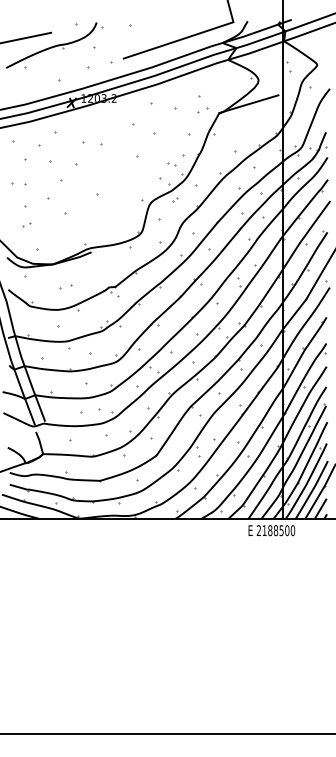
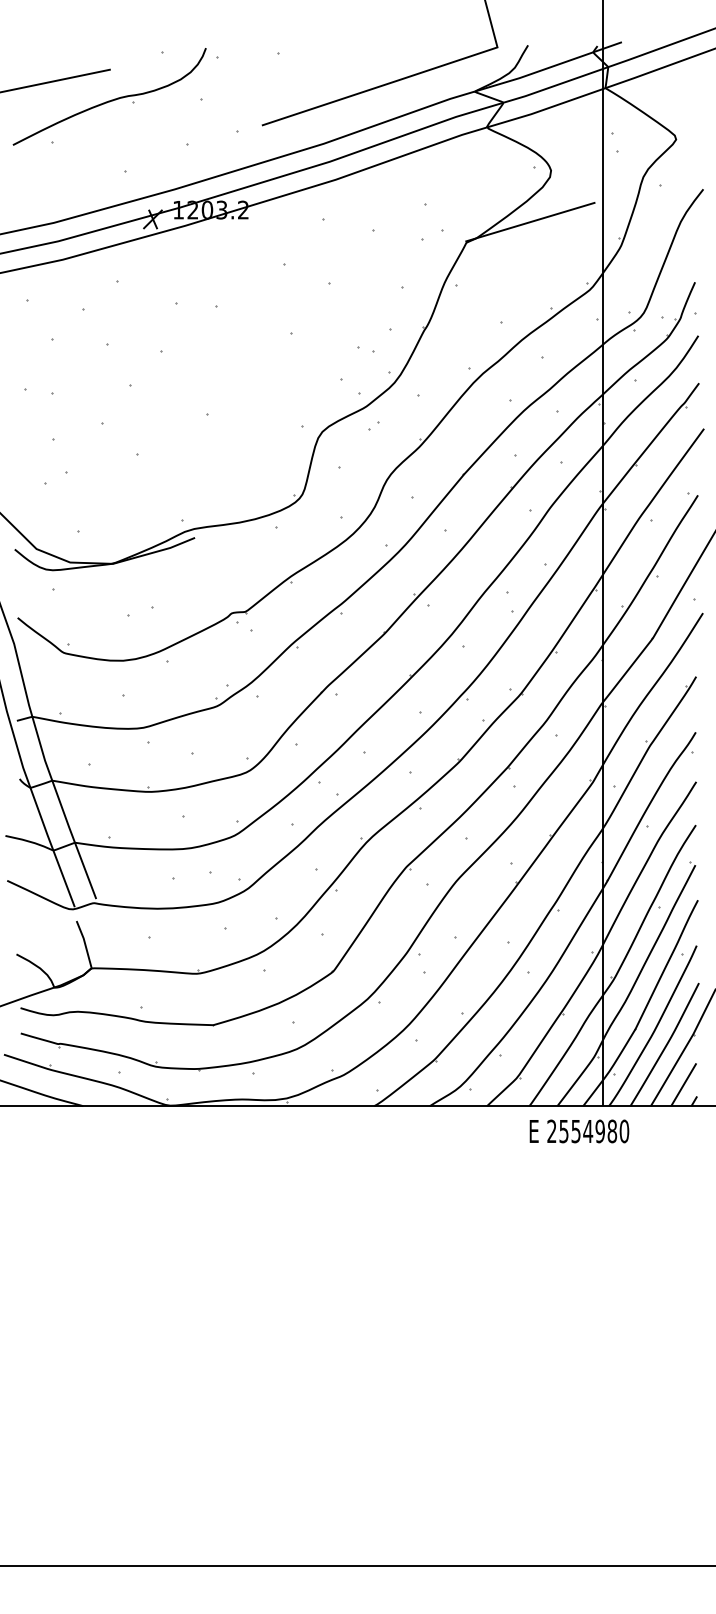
part: (26, 224) -> (56, 478), size x1.6
text: (275, 530) -> (587, 1131), 2188500 -> 2554980

